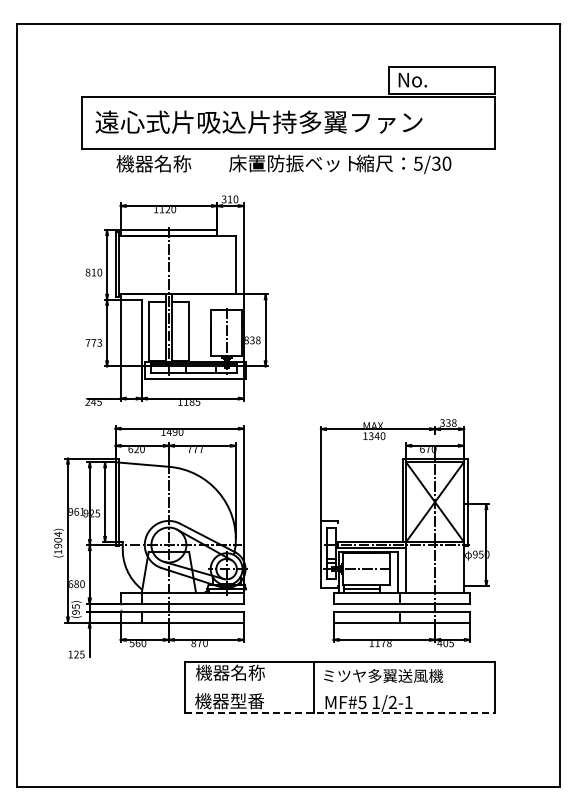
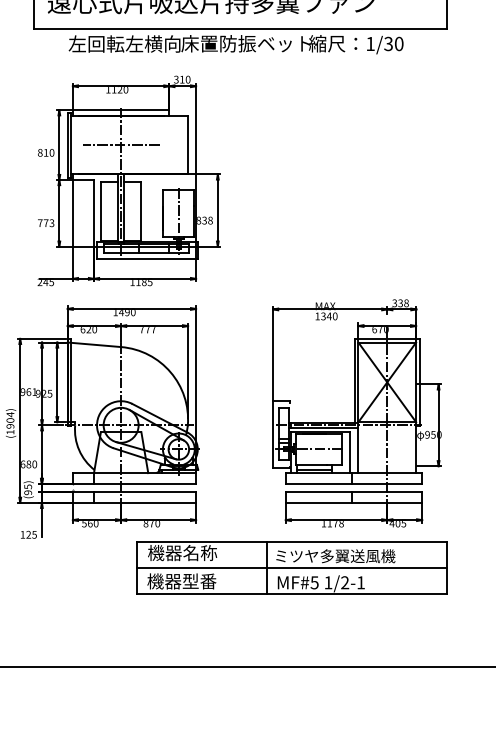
text: (172, 163) -> (124, 43), 機器名称 -> 左回転左横向
text: (418, 163) -> (370, 43), 5/30 -> 1/30
line: (168, 264) -> (120, 144), added
line: (340, 687) -> (292, 567), added
line: (340, 713) -> (292, 593), dashed -> solid

